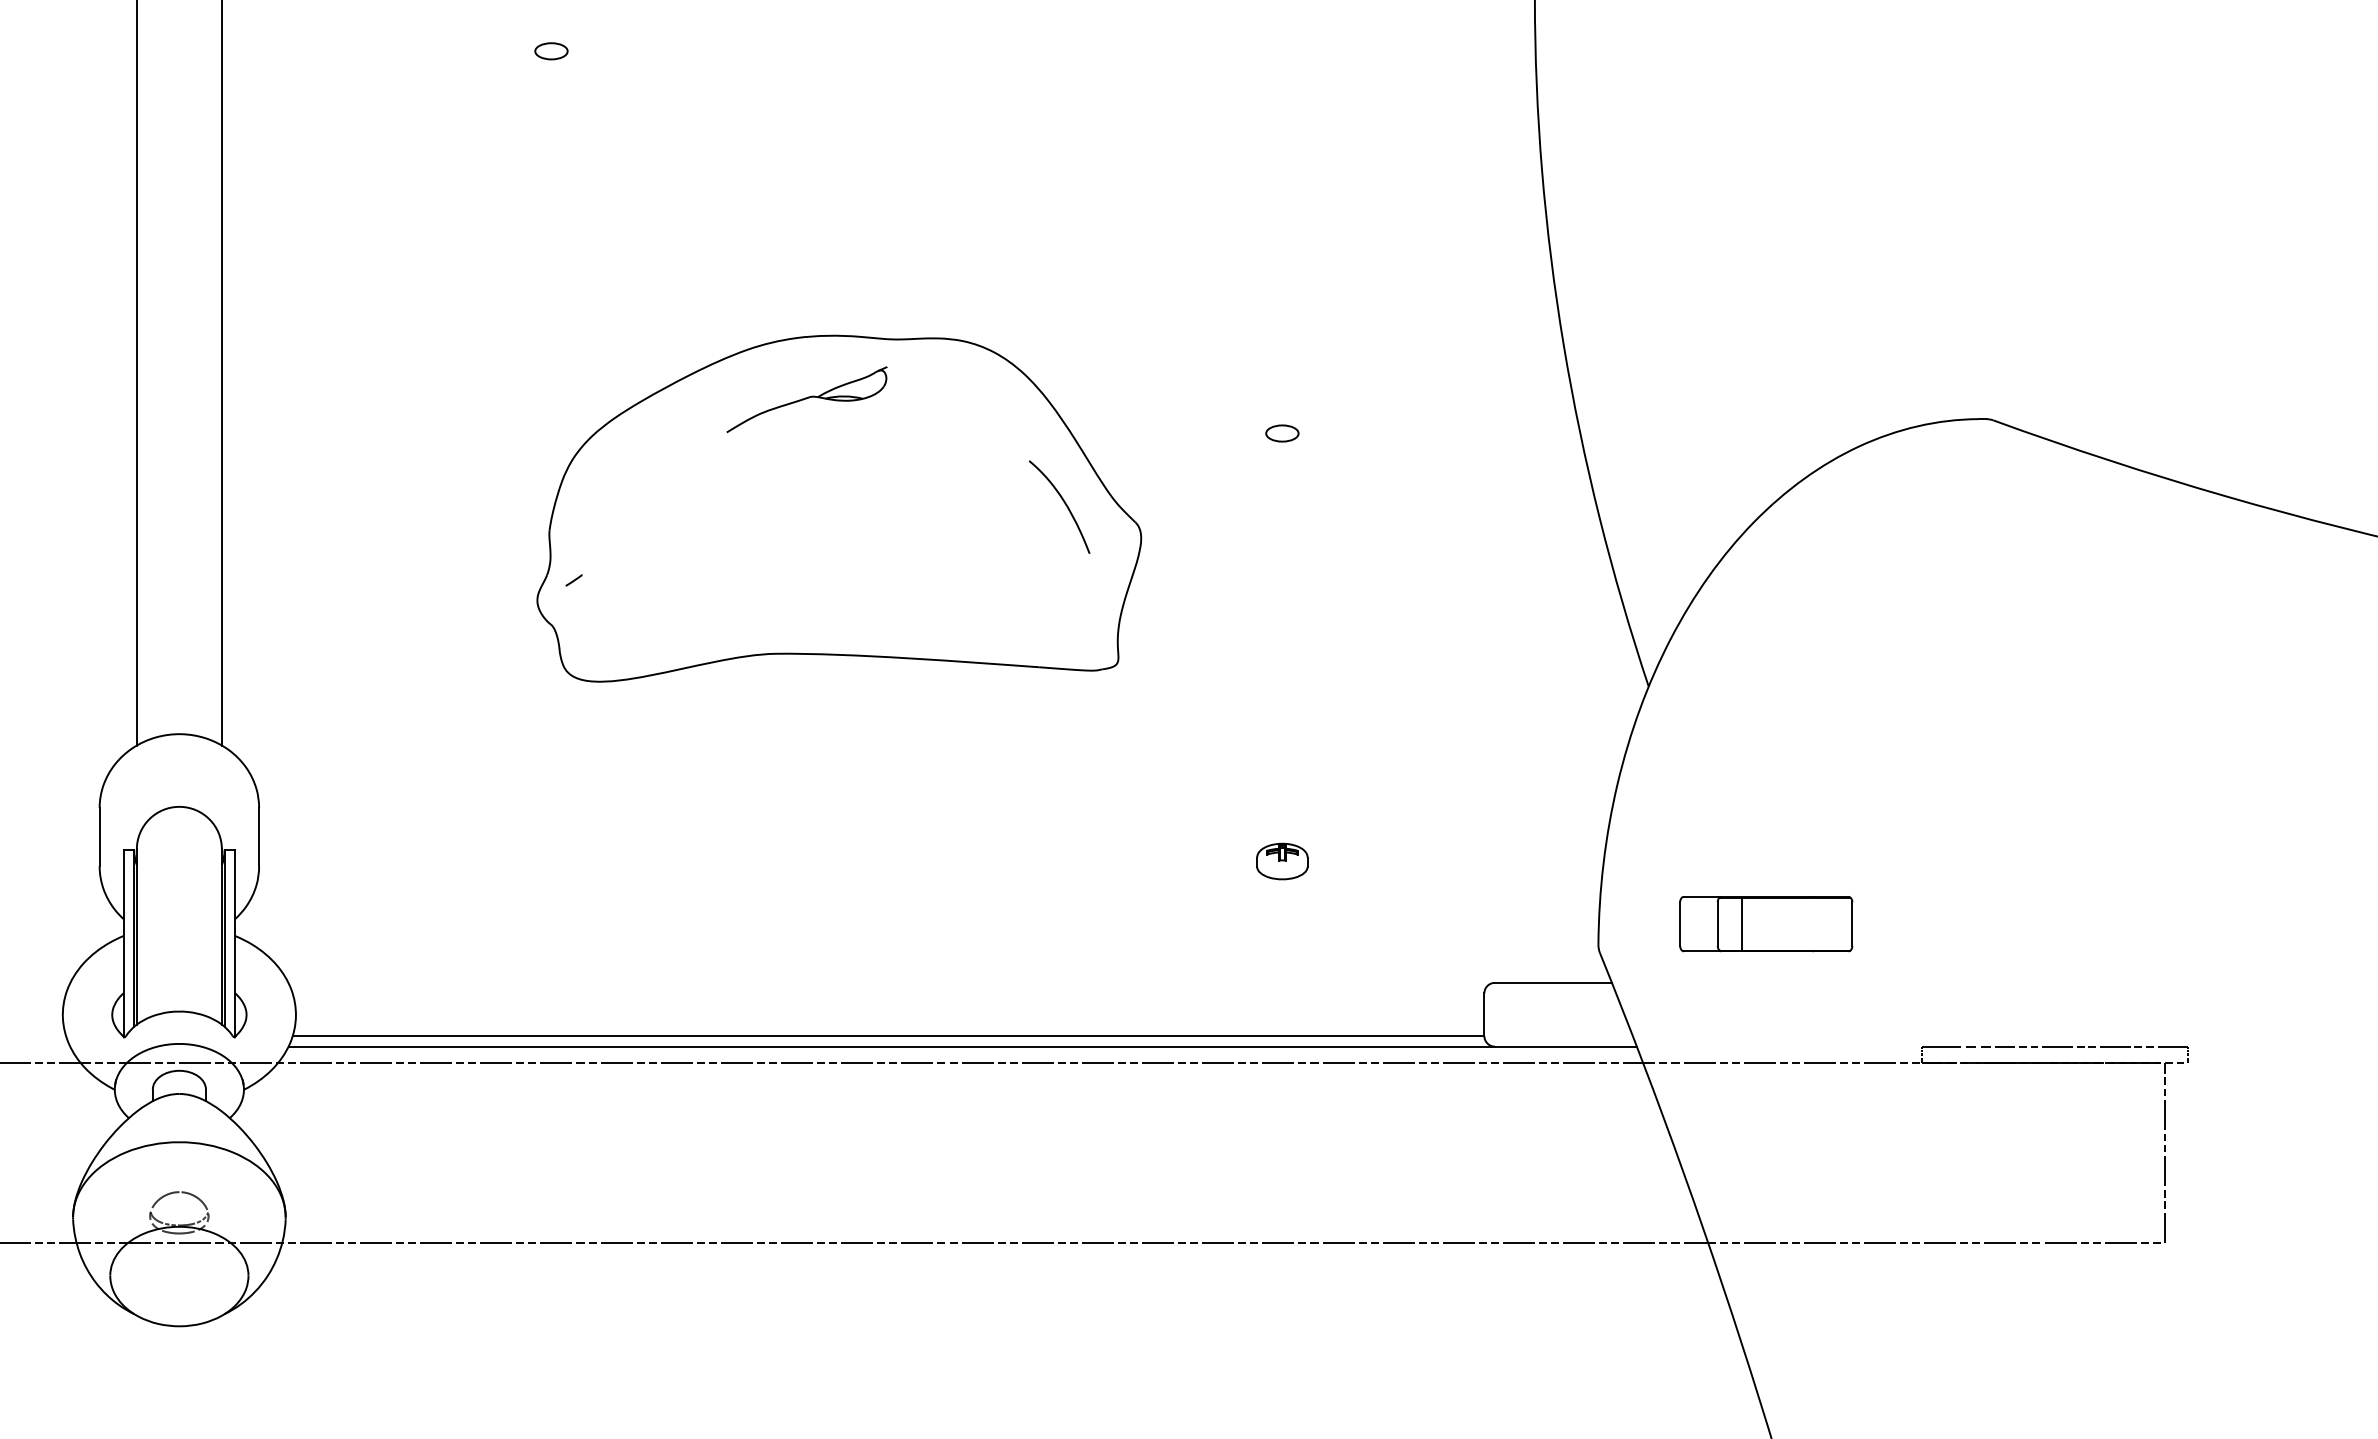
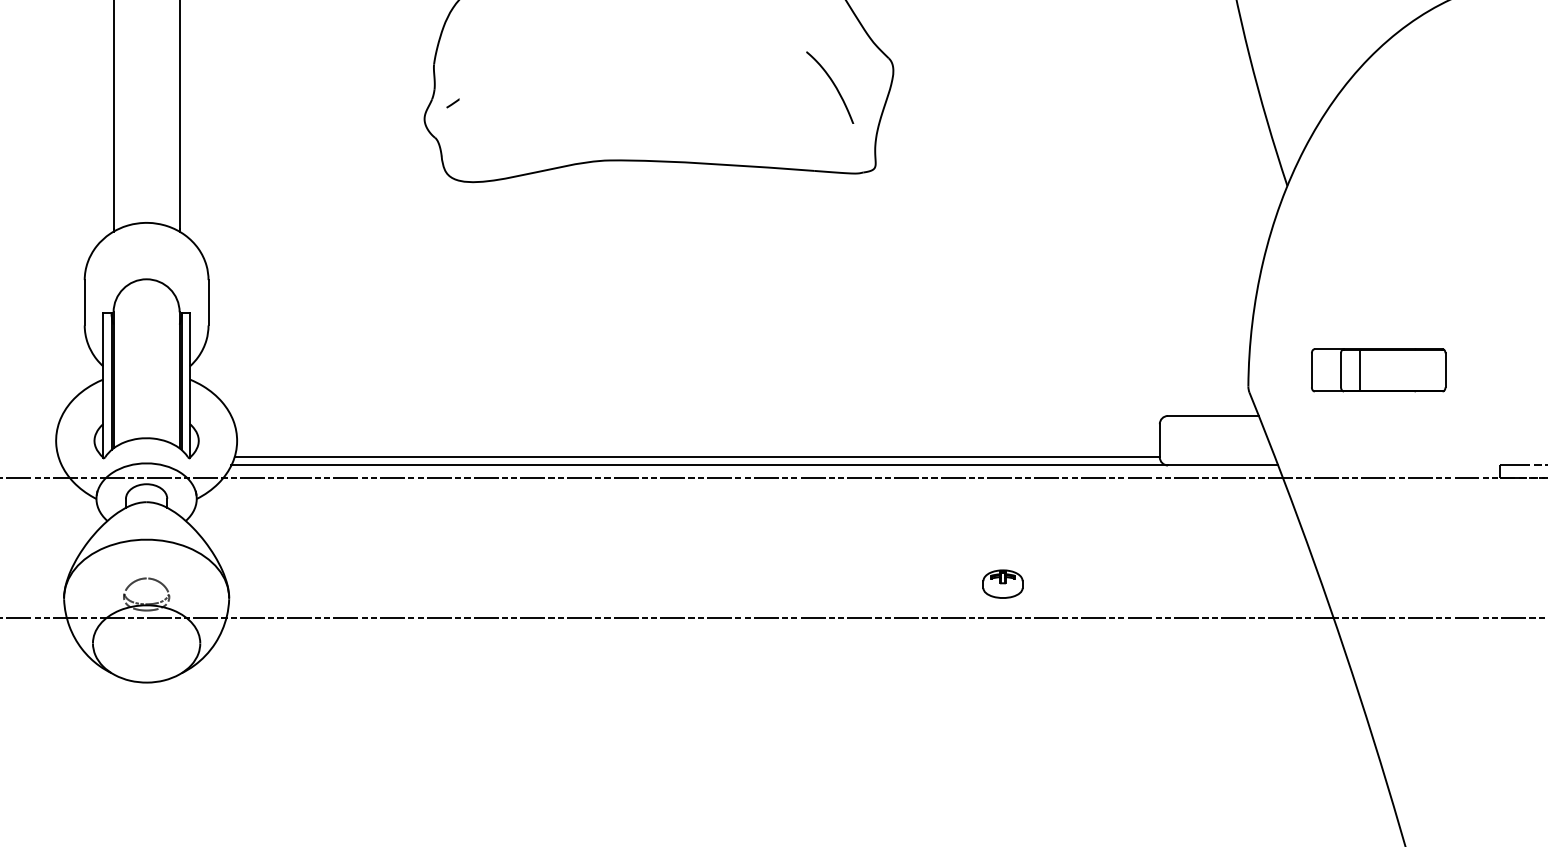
curve: (1063, 502) -> (833, 84), moved
part: (1282, 861) -> (1003, 584), moved

